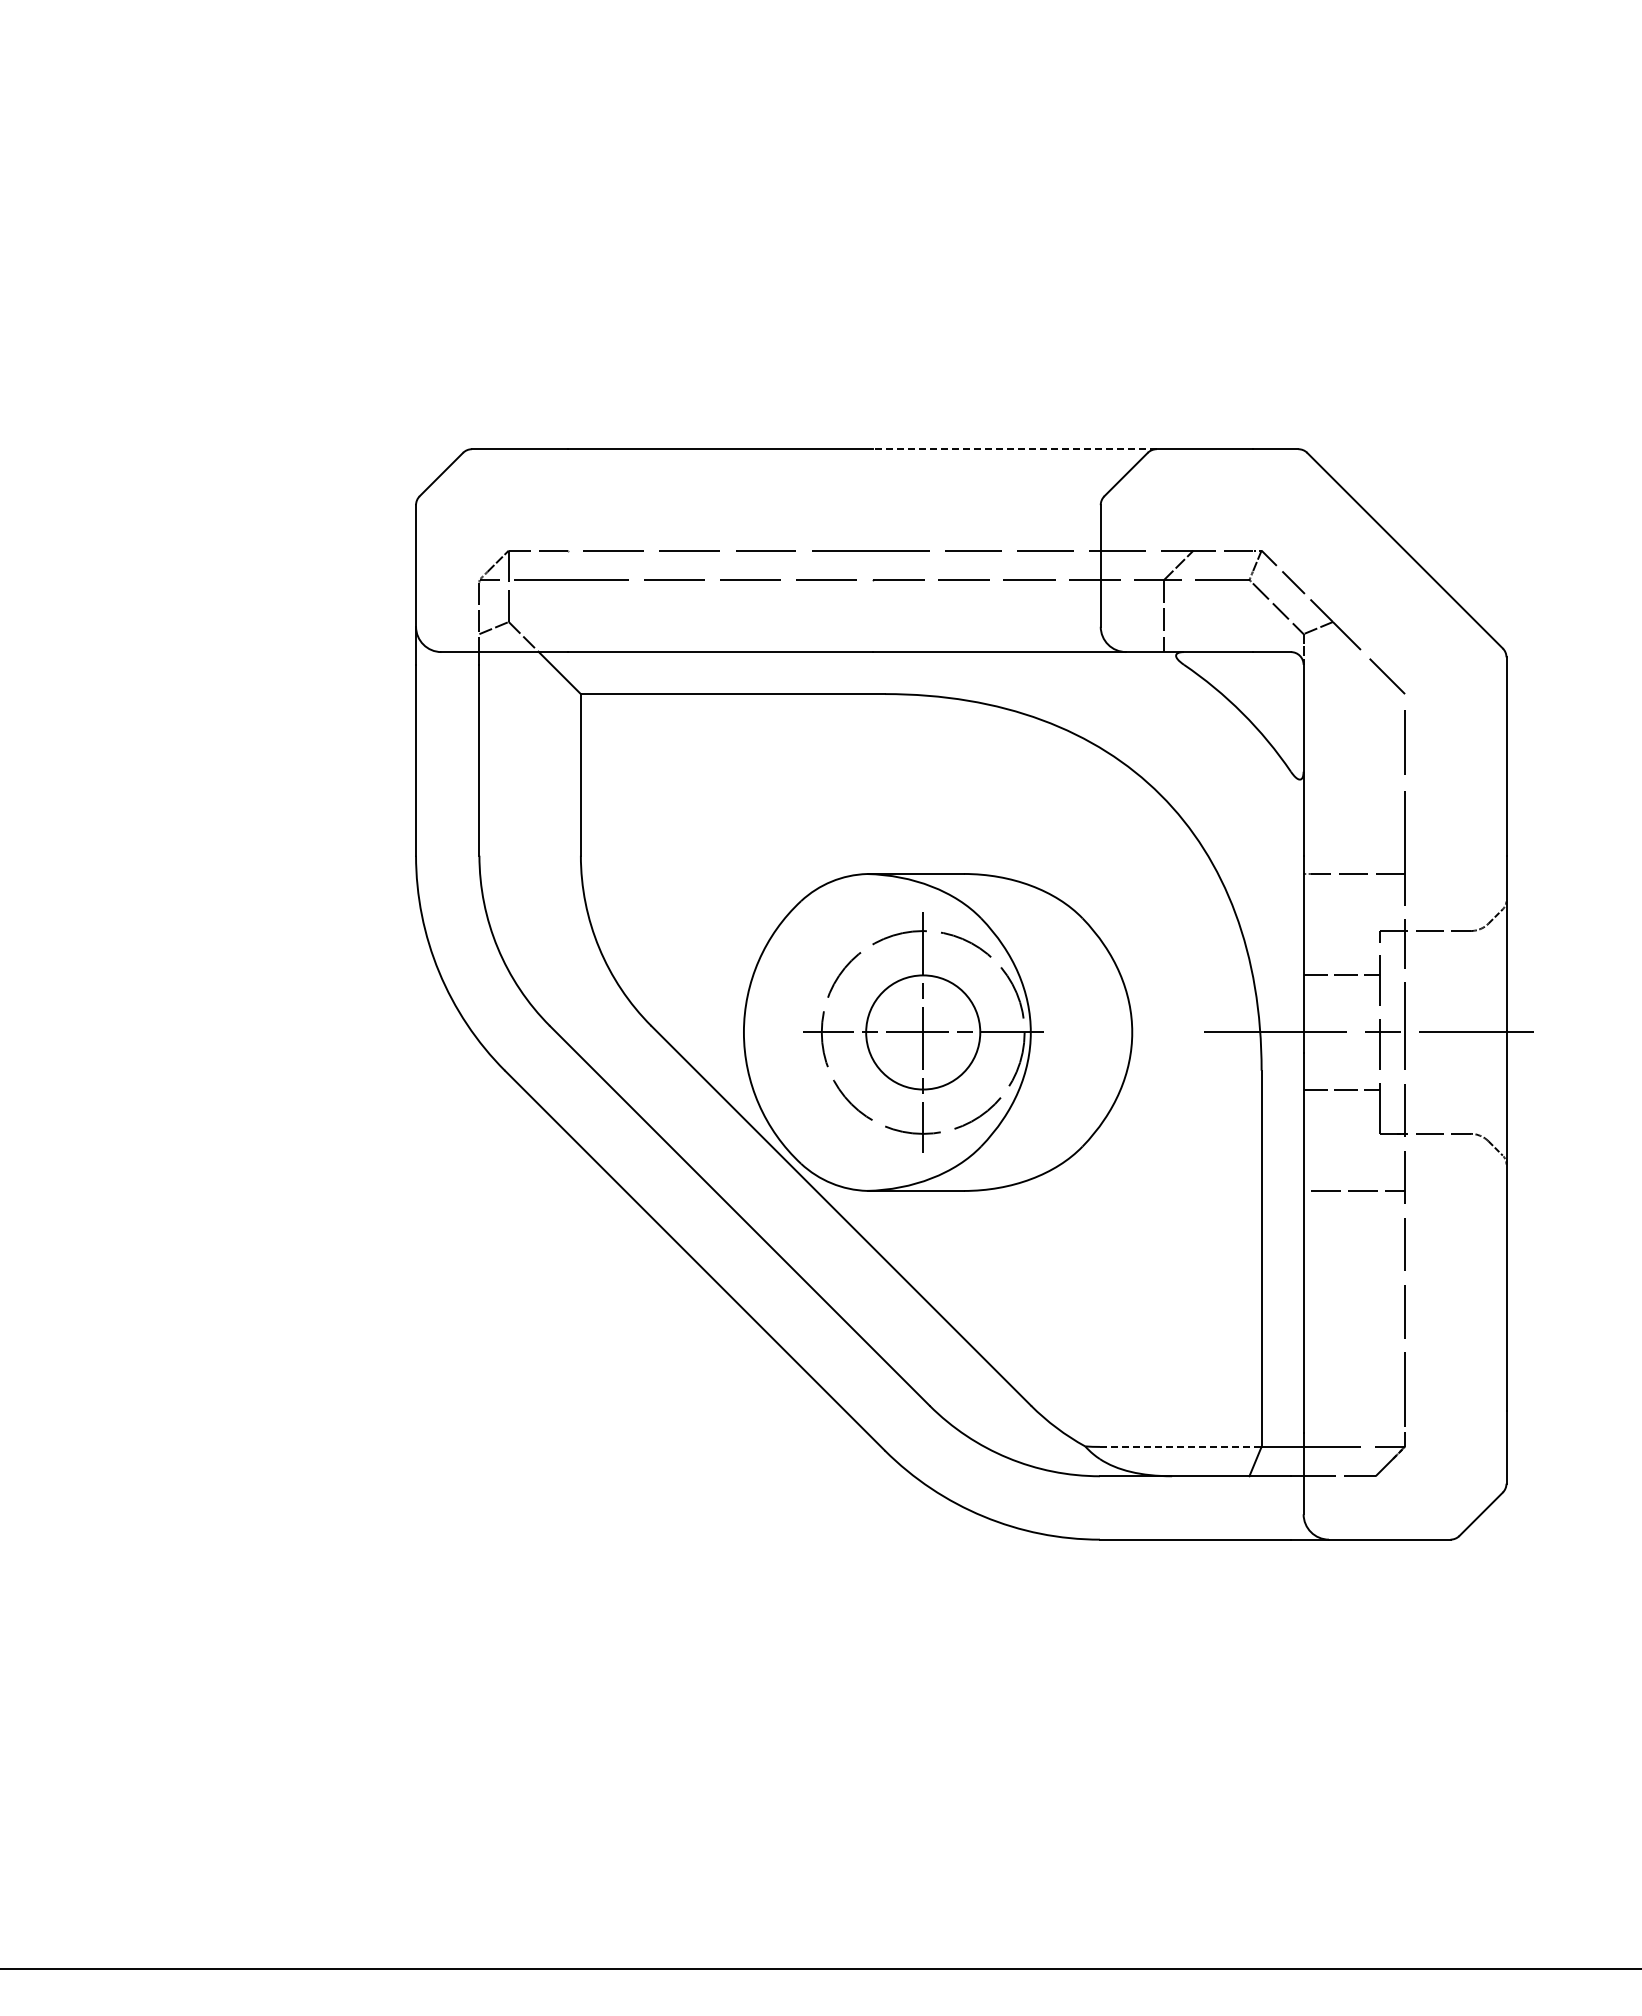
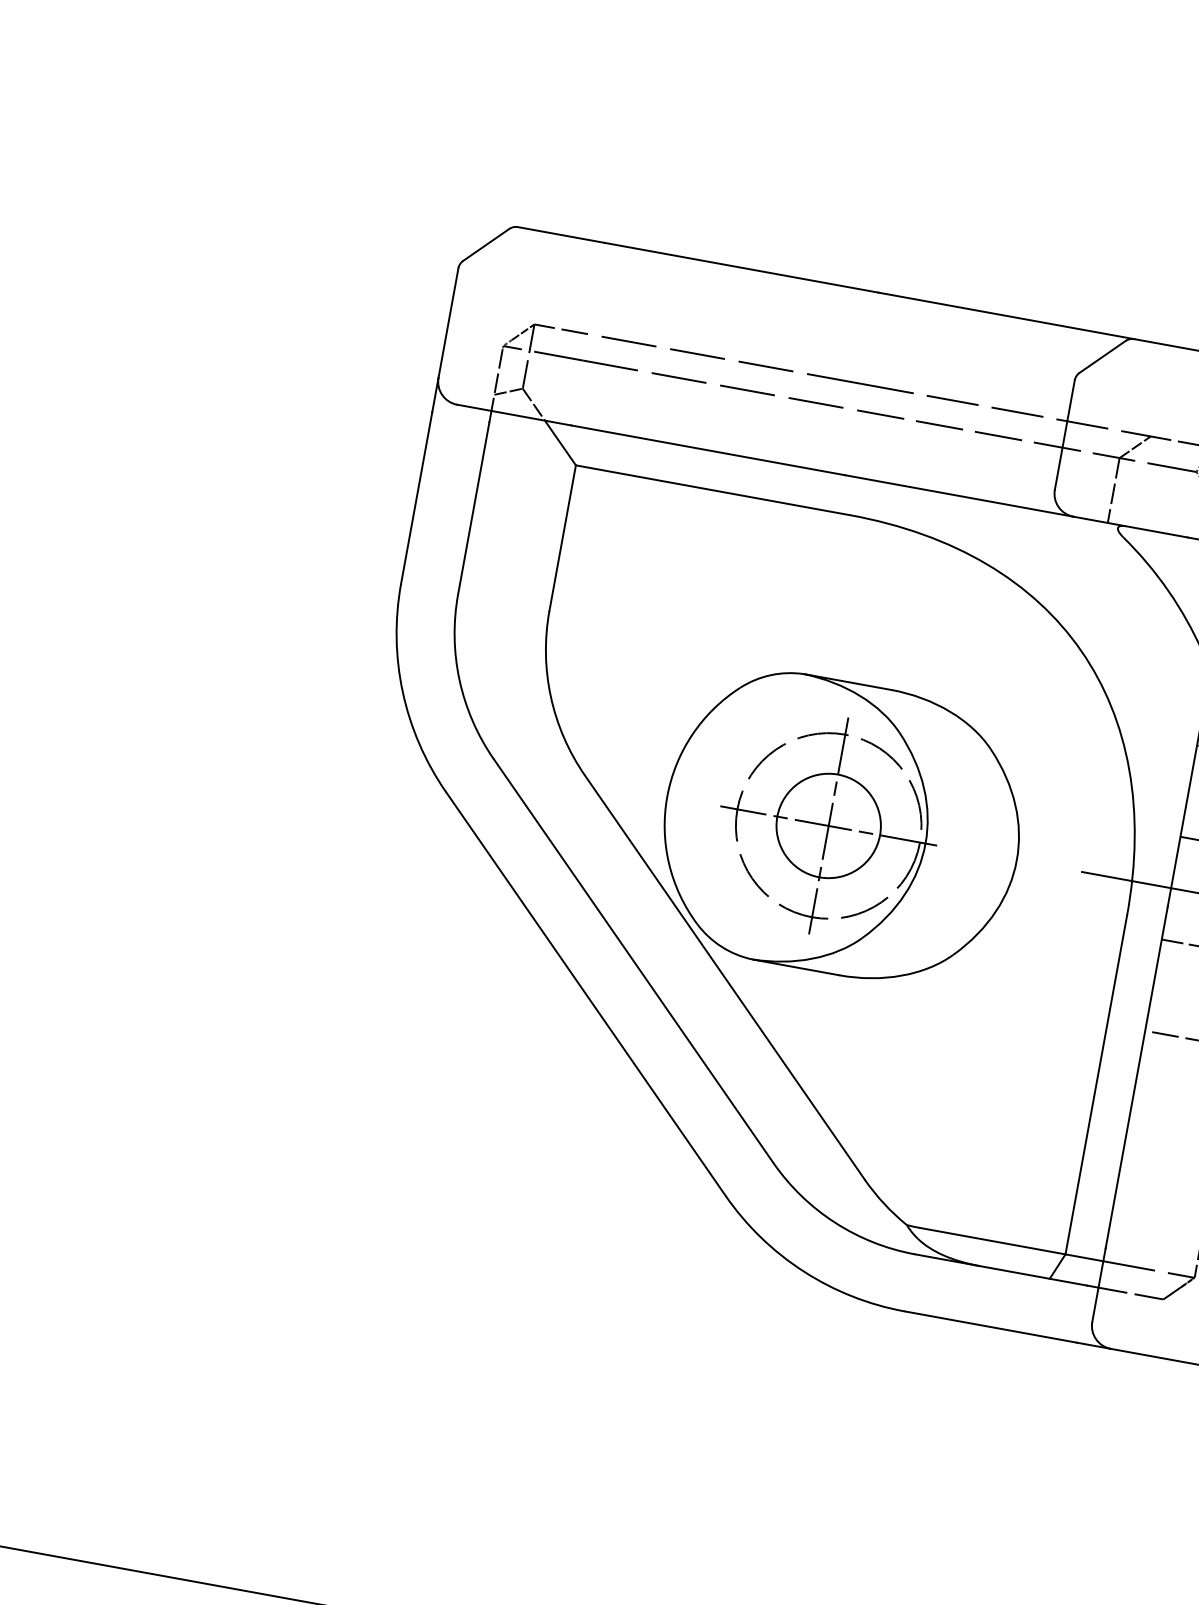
line: (1014, 449) -> (1006, 316), dashed -> solid
line: (1180, 1446) -> (992, 1240), dashed -> solid

